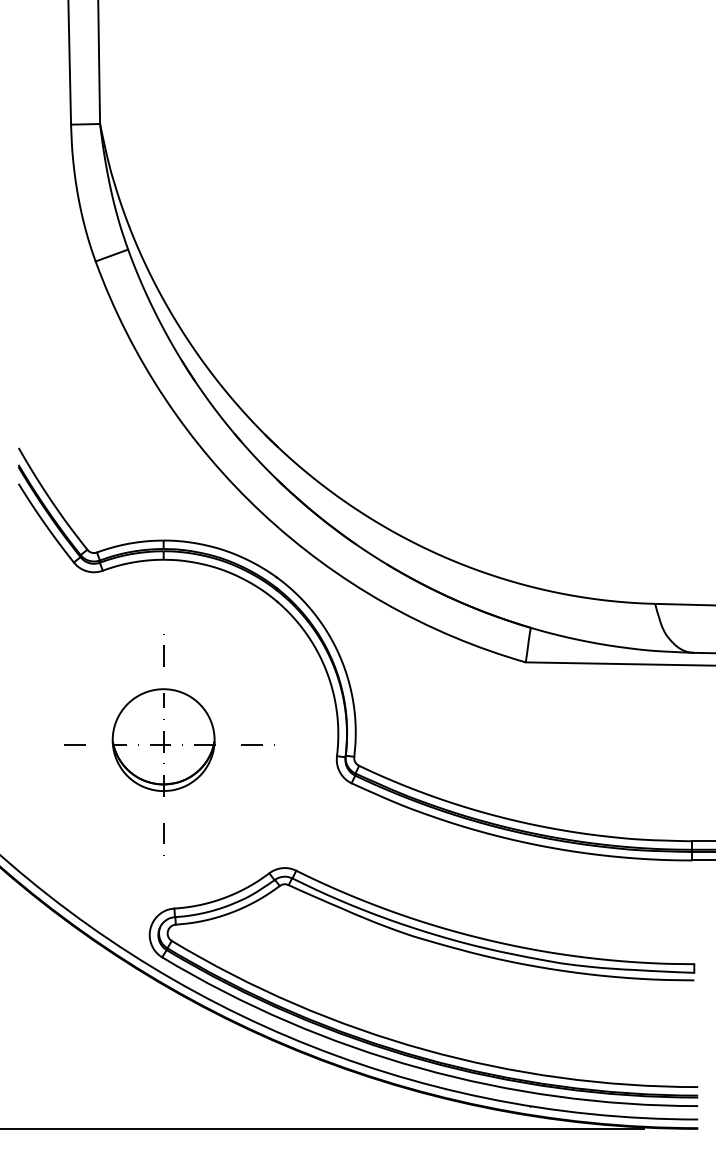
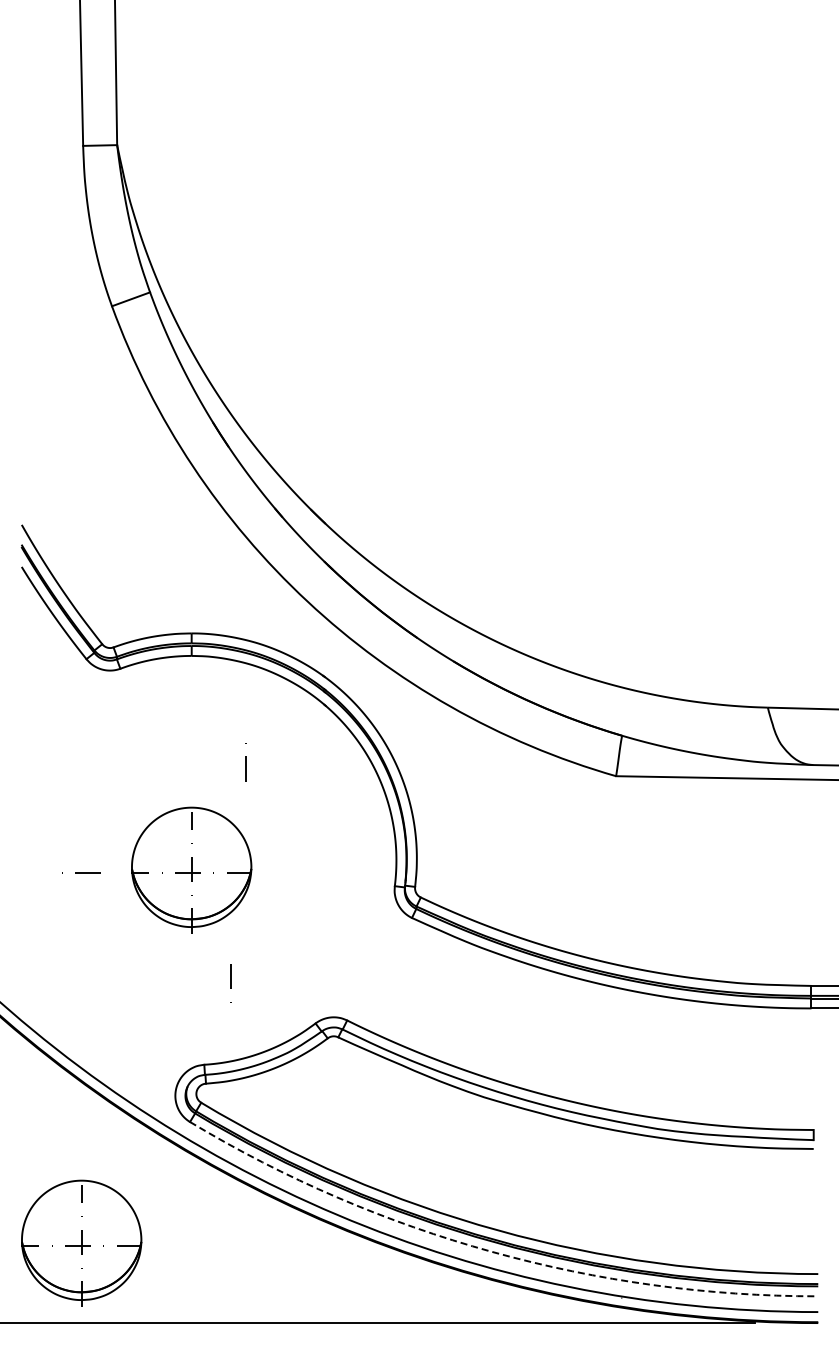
line: (163, 650) -> (245, 762), moved
line: (258, 744) -> (302, 872), removed
line: (163, 839) -> (230, 983), moved
part: (69, 1060) -> (81, 1242), added
arc: (420, 1067) -> (492, 1251), solid -> dashed

